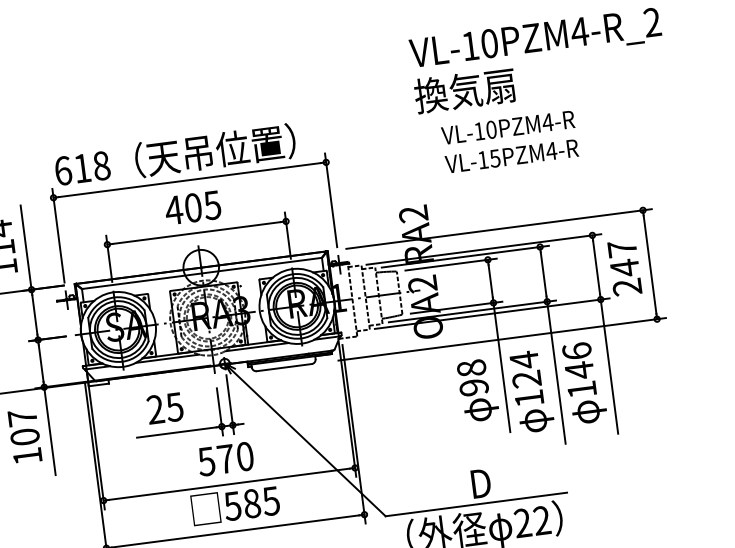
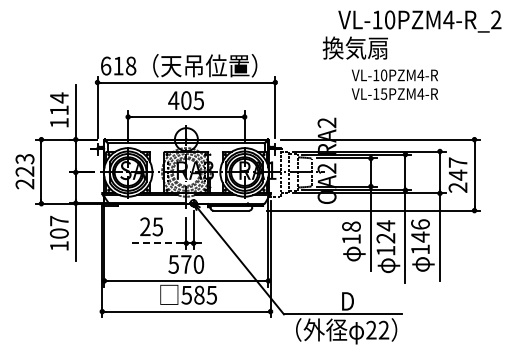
text: (463, 89) -> (354, 47), moved
text: (474, 387) -> (351, 239), 98 -> 18
line: (177, 432) -> (157, 243), solid -> dashed

